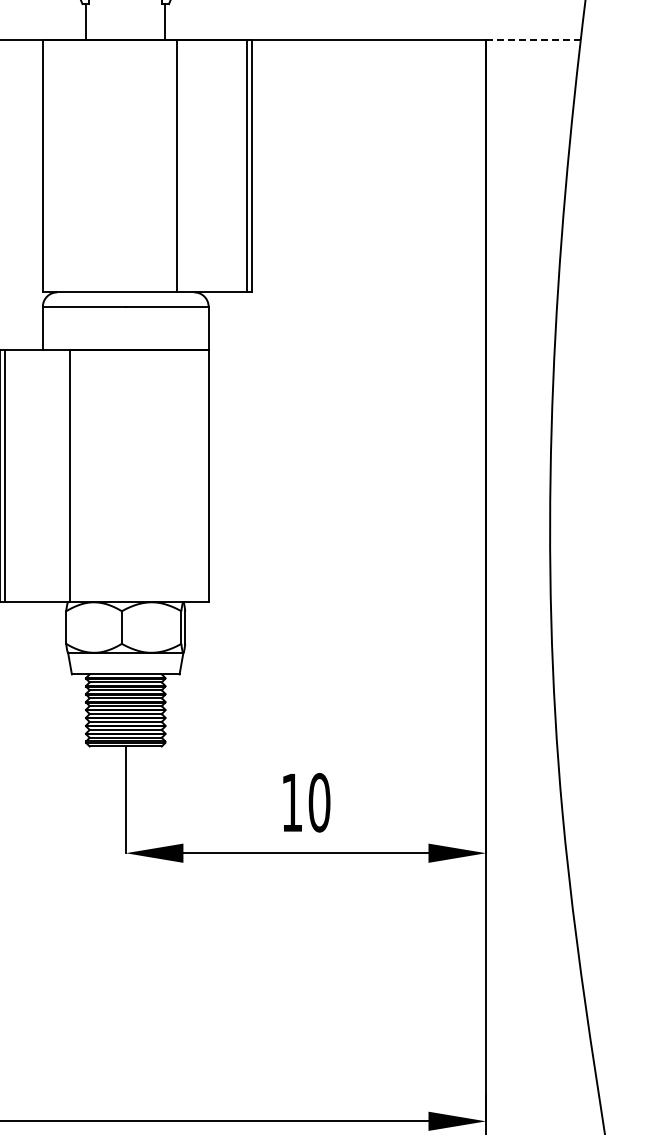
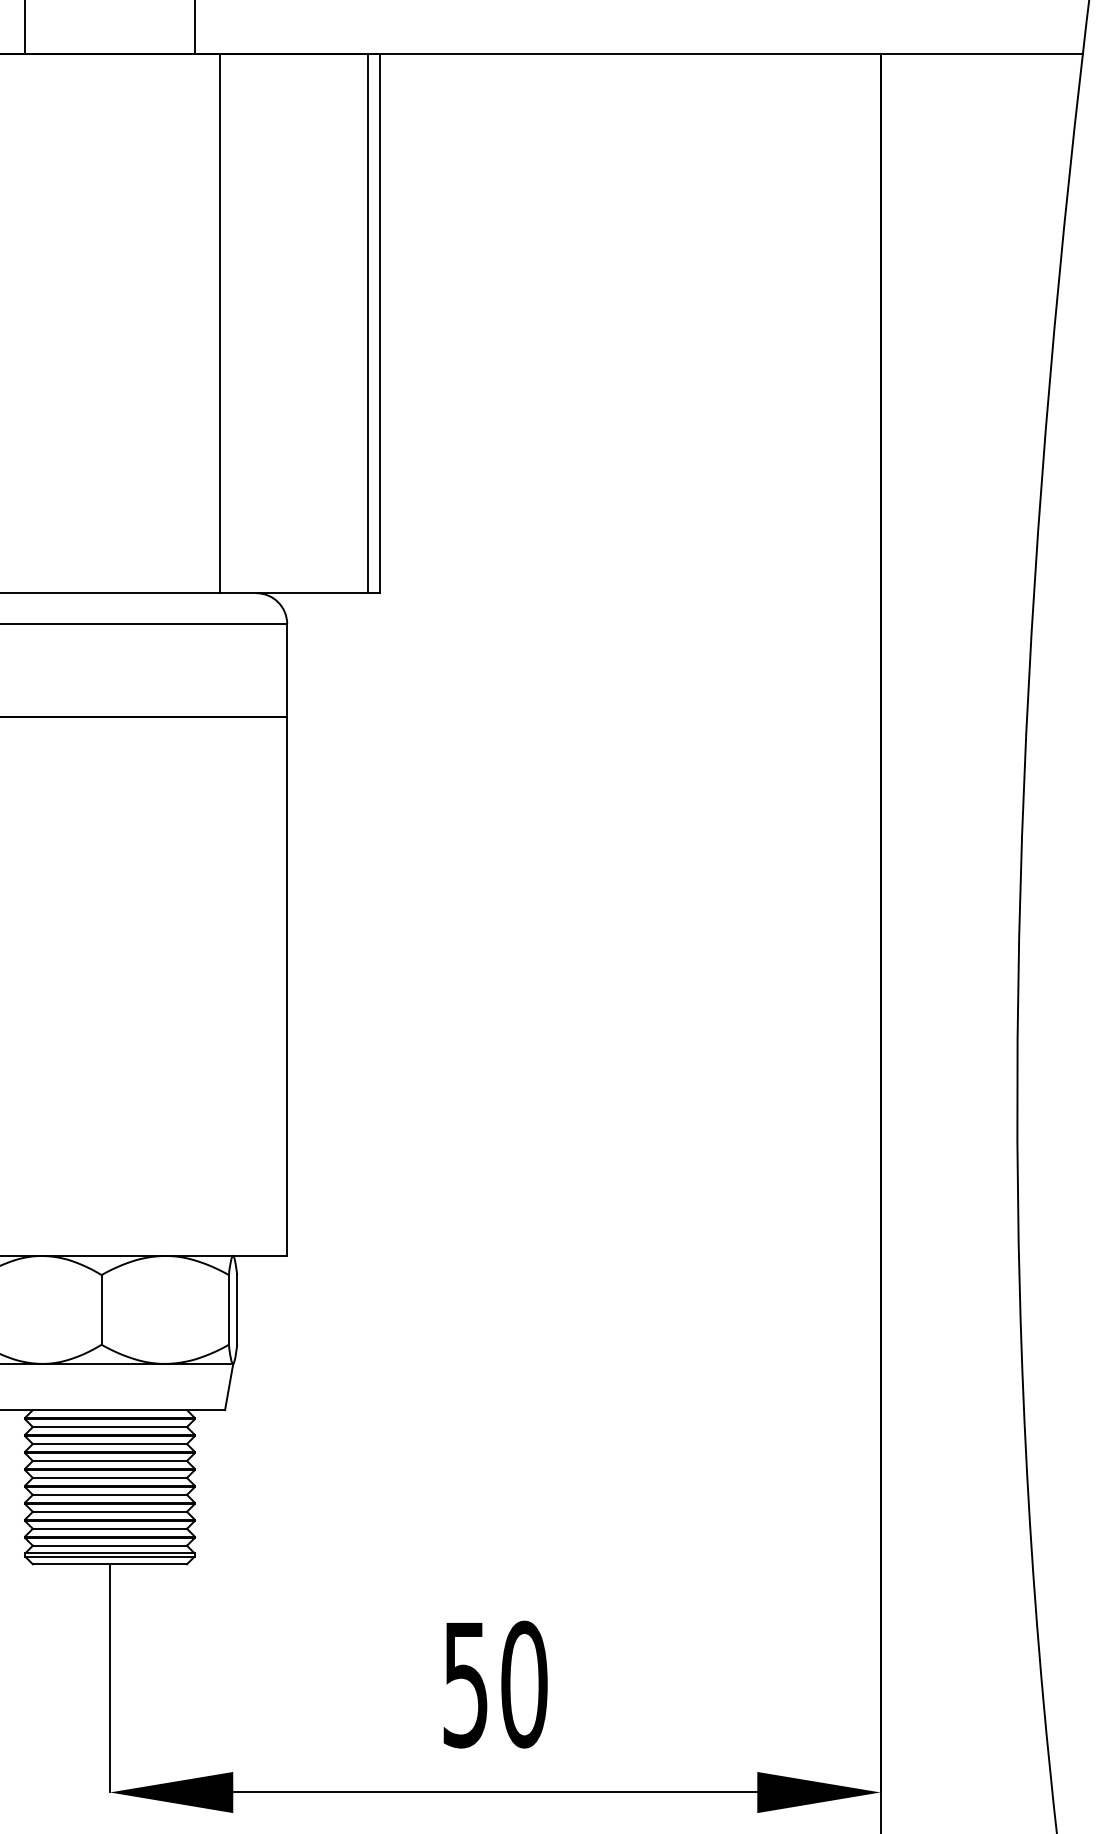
line: (533, 40) -> (981, 54), dashed -> solid
text: (291, 803) -> (464, 1686), 10 -> 50

